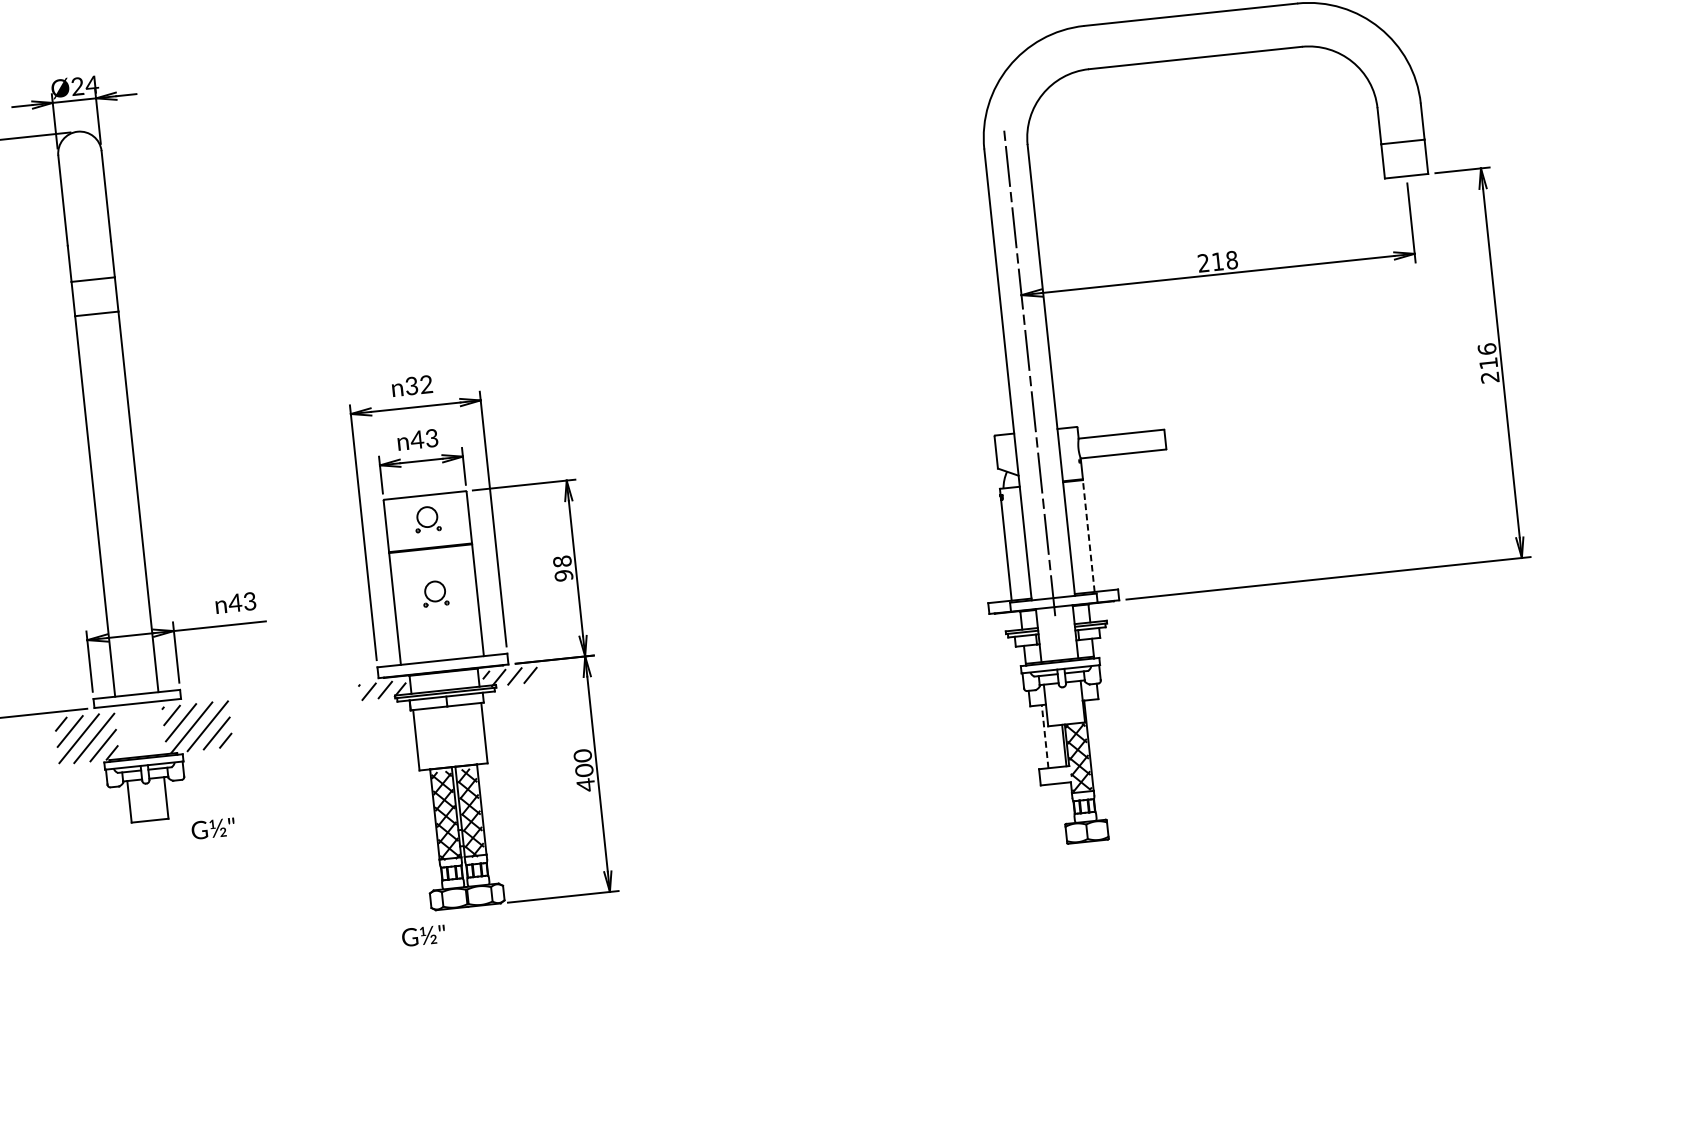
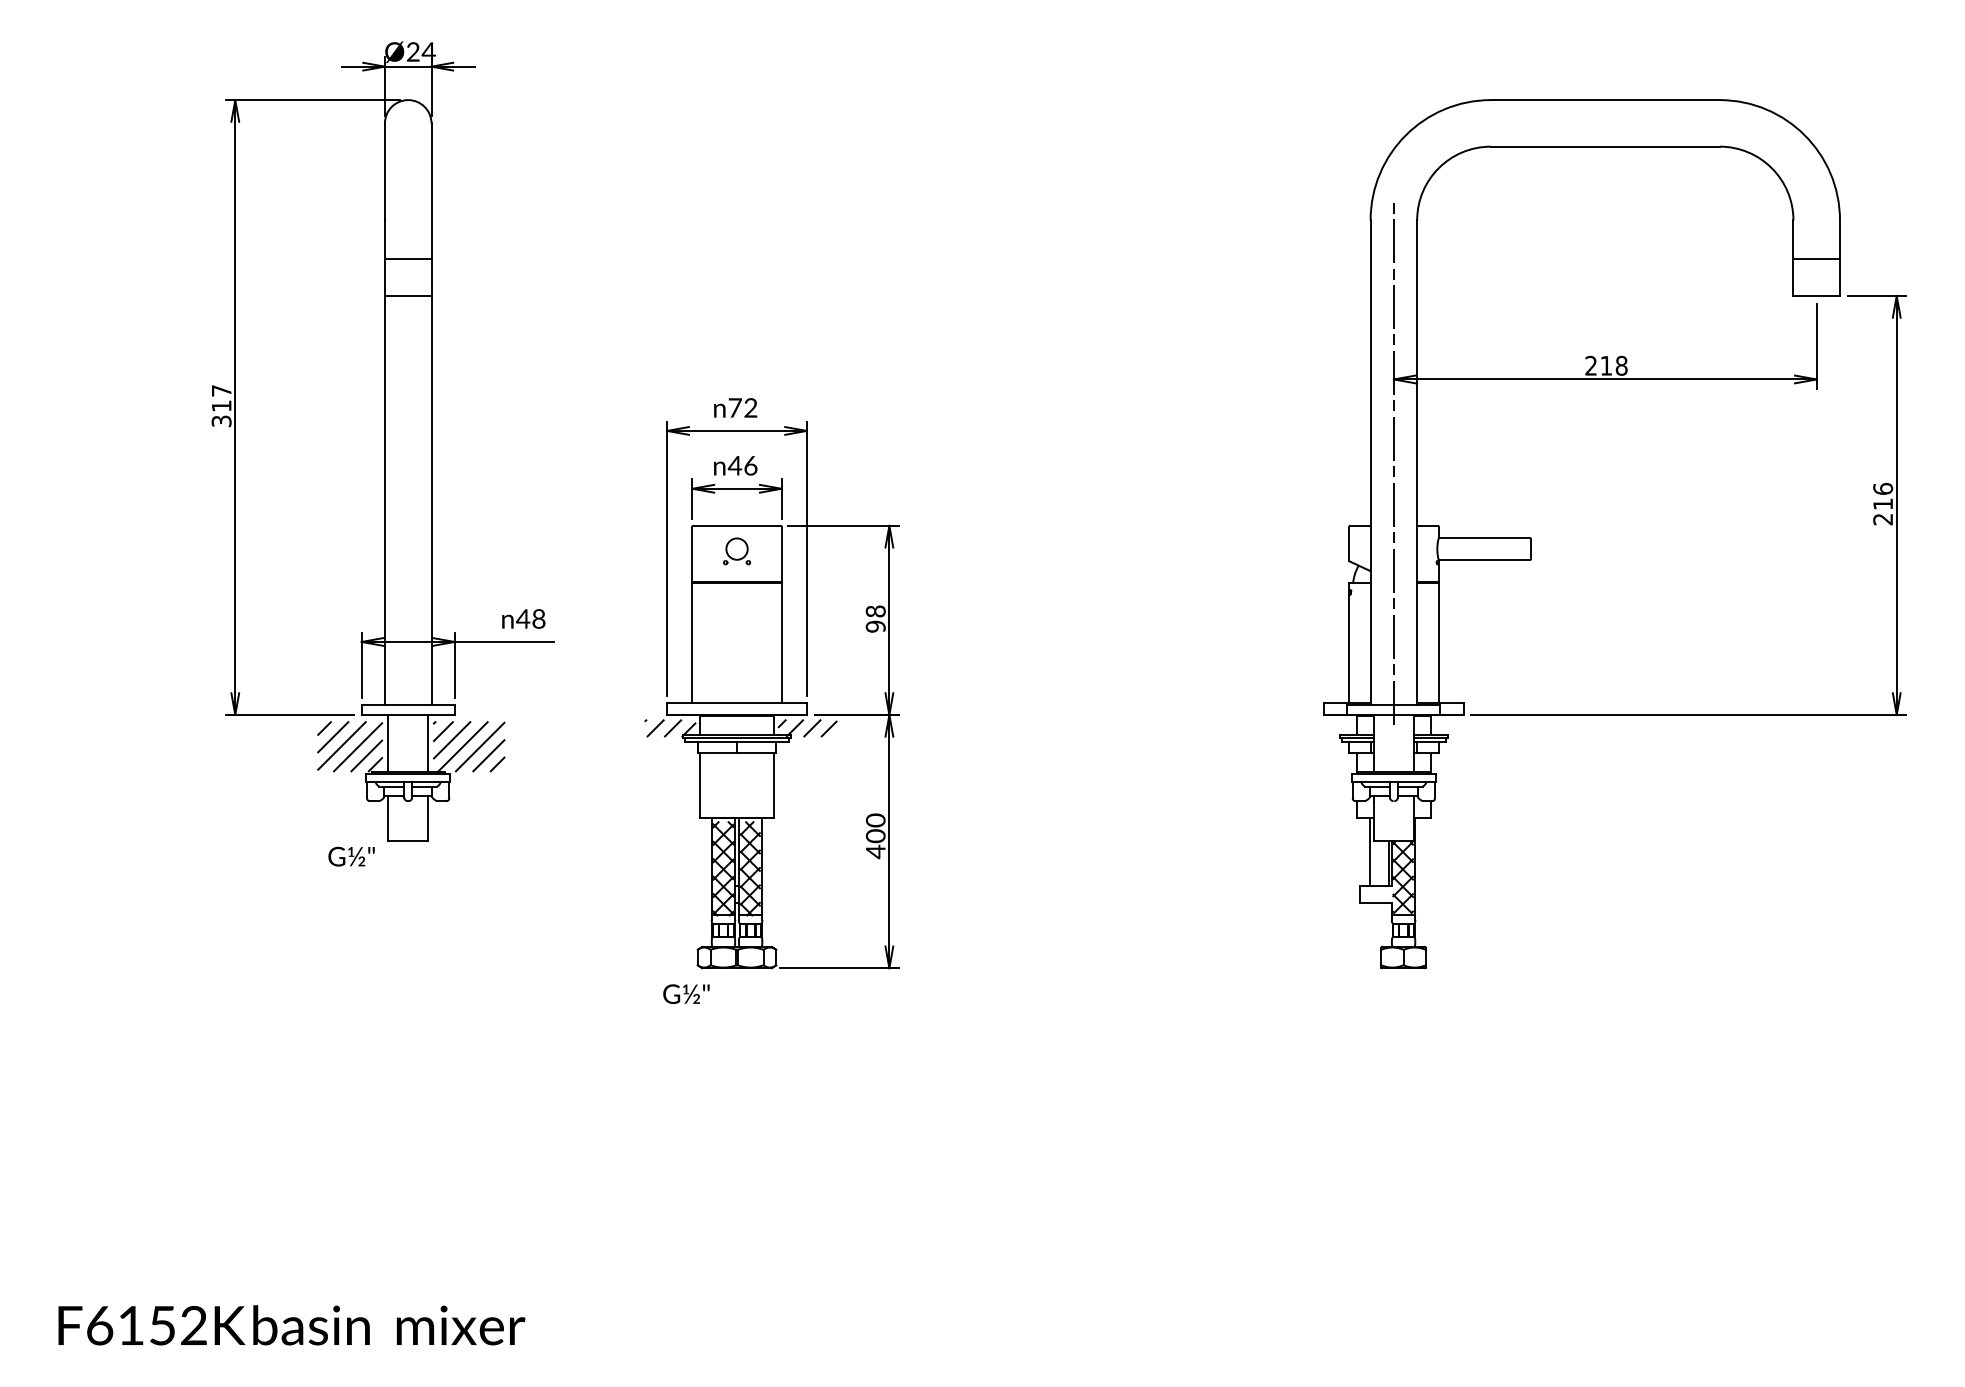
text: (411, 385) -> (734, 407), 32 -> 72
text: (431, 438) -> (750, 465), 43 -> 46
line: (1088, 535) -> (1438, 642), dashed -> solid
part: (434, 593) -> (736, 631), removed
text: (249, 601) -> (538, 619), 43 -> 48
line: (159, 728) -> (428, 743), added
line: (122, 731) -> (388, 743), added
line: (1044, 736) -> (1369, 851), dashed -> solid
text: (213, 828) -> (351, 856), moved

